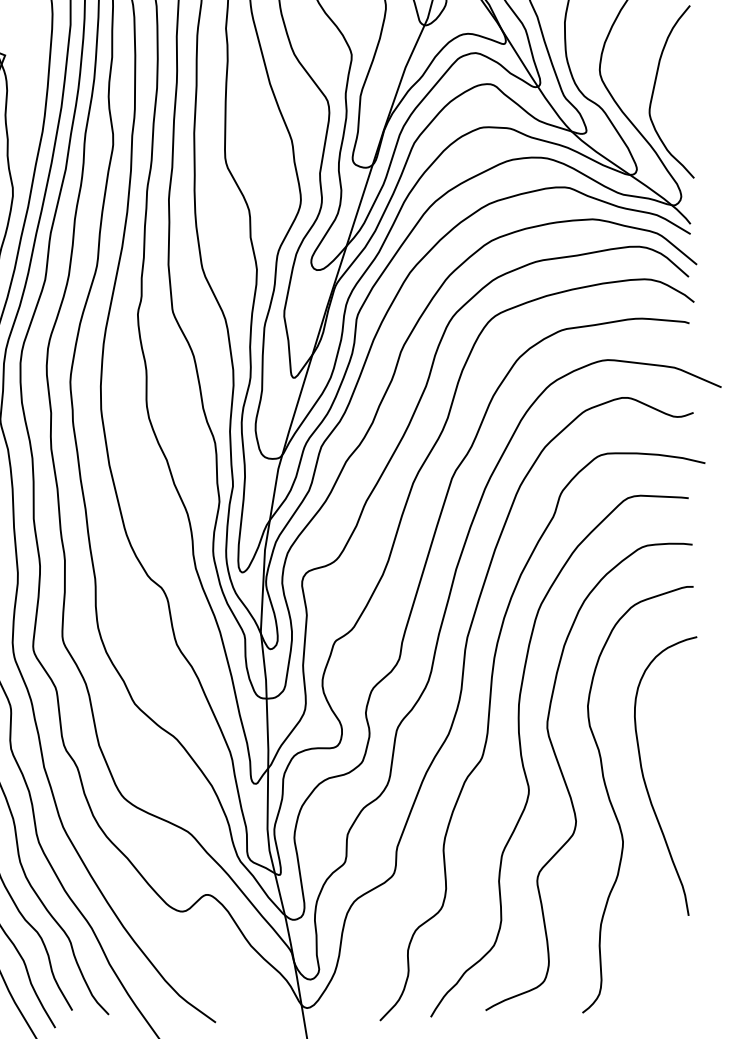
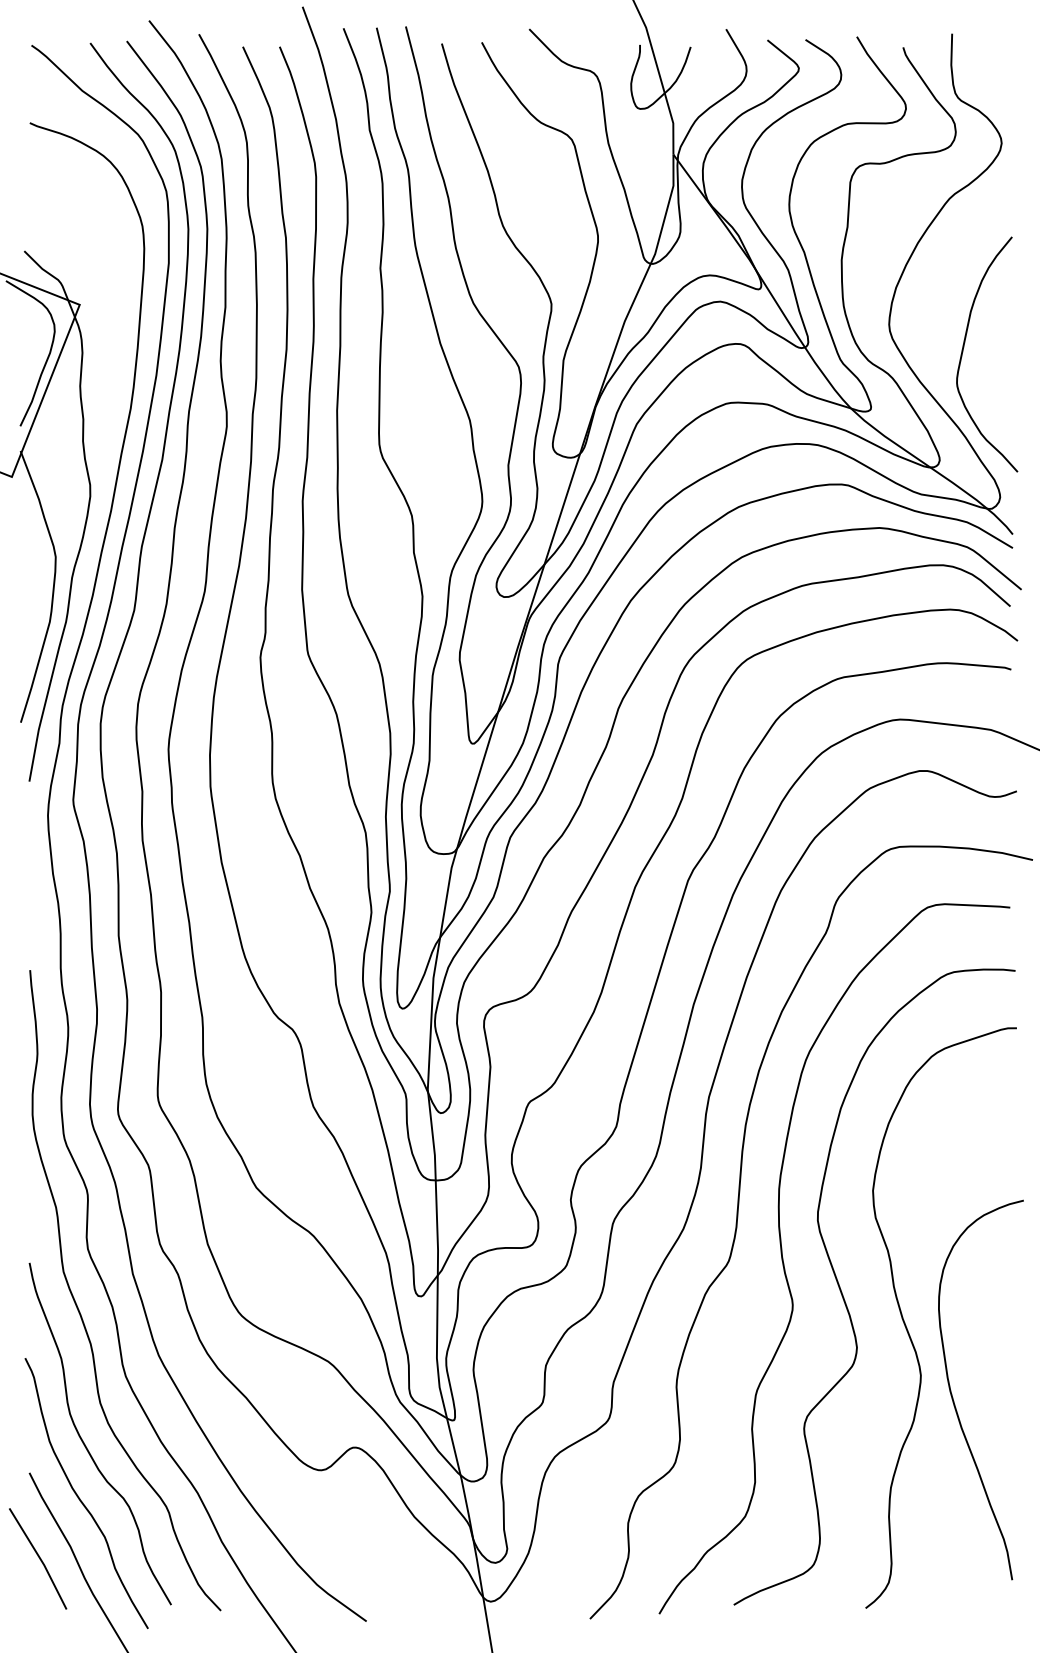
curve: (645, 781) -> (953, 1397), moved

